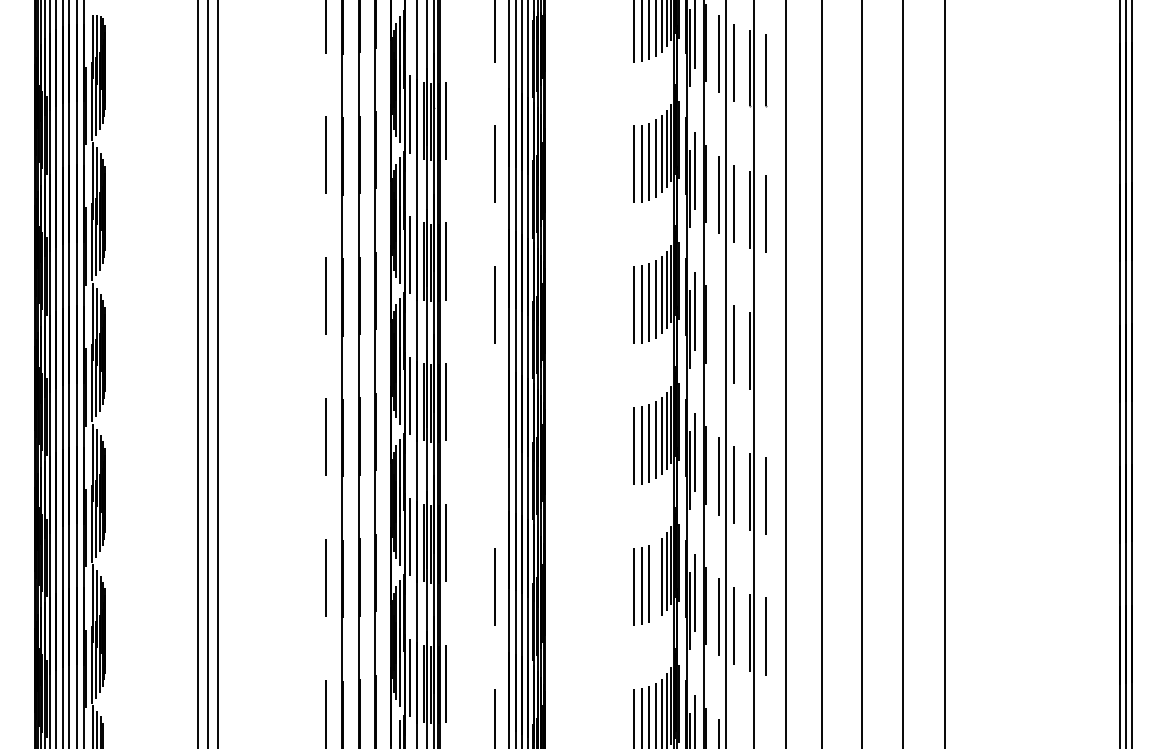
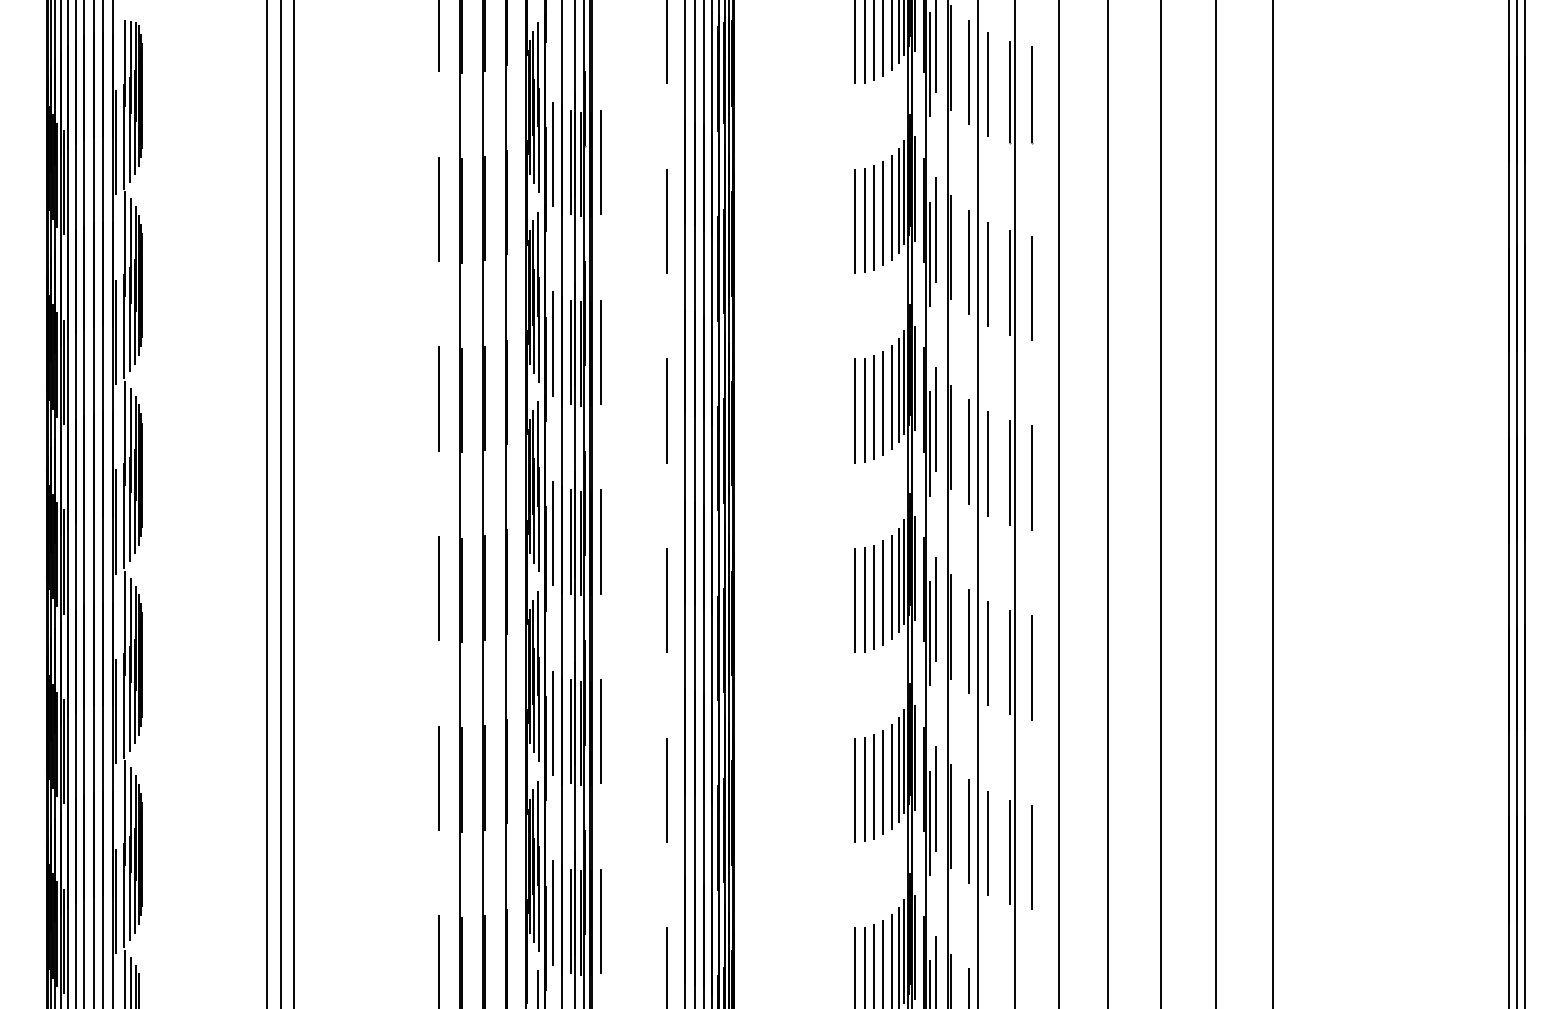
line: (719, 335) -> (969, 451), added
line: (765, 354) -> (1031, 477), added
line: (494, 445) -> (666, 600), added
line: (655, 581) -> (883, 783), added

